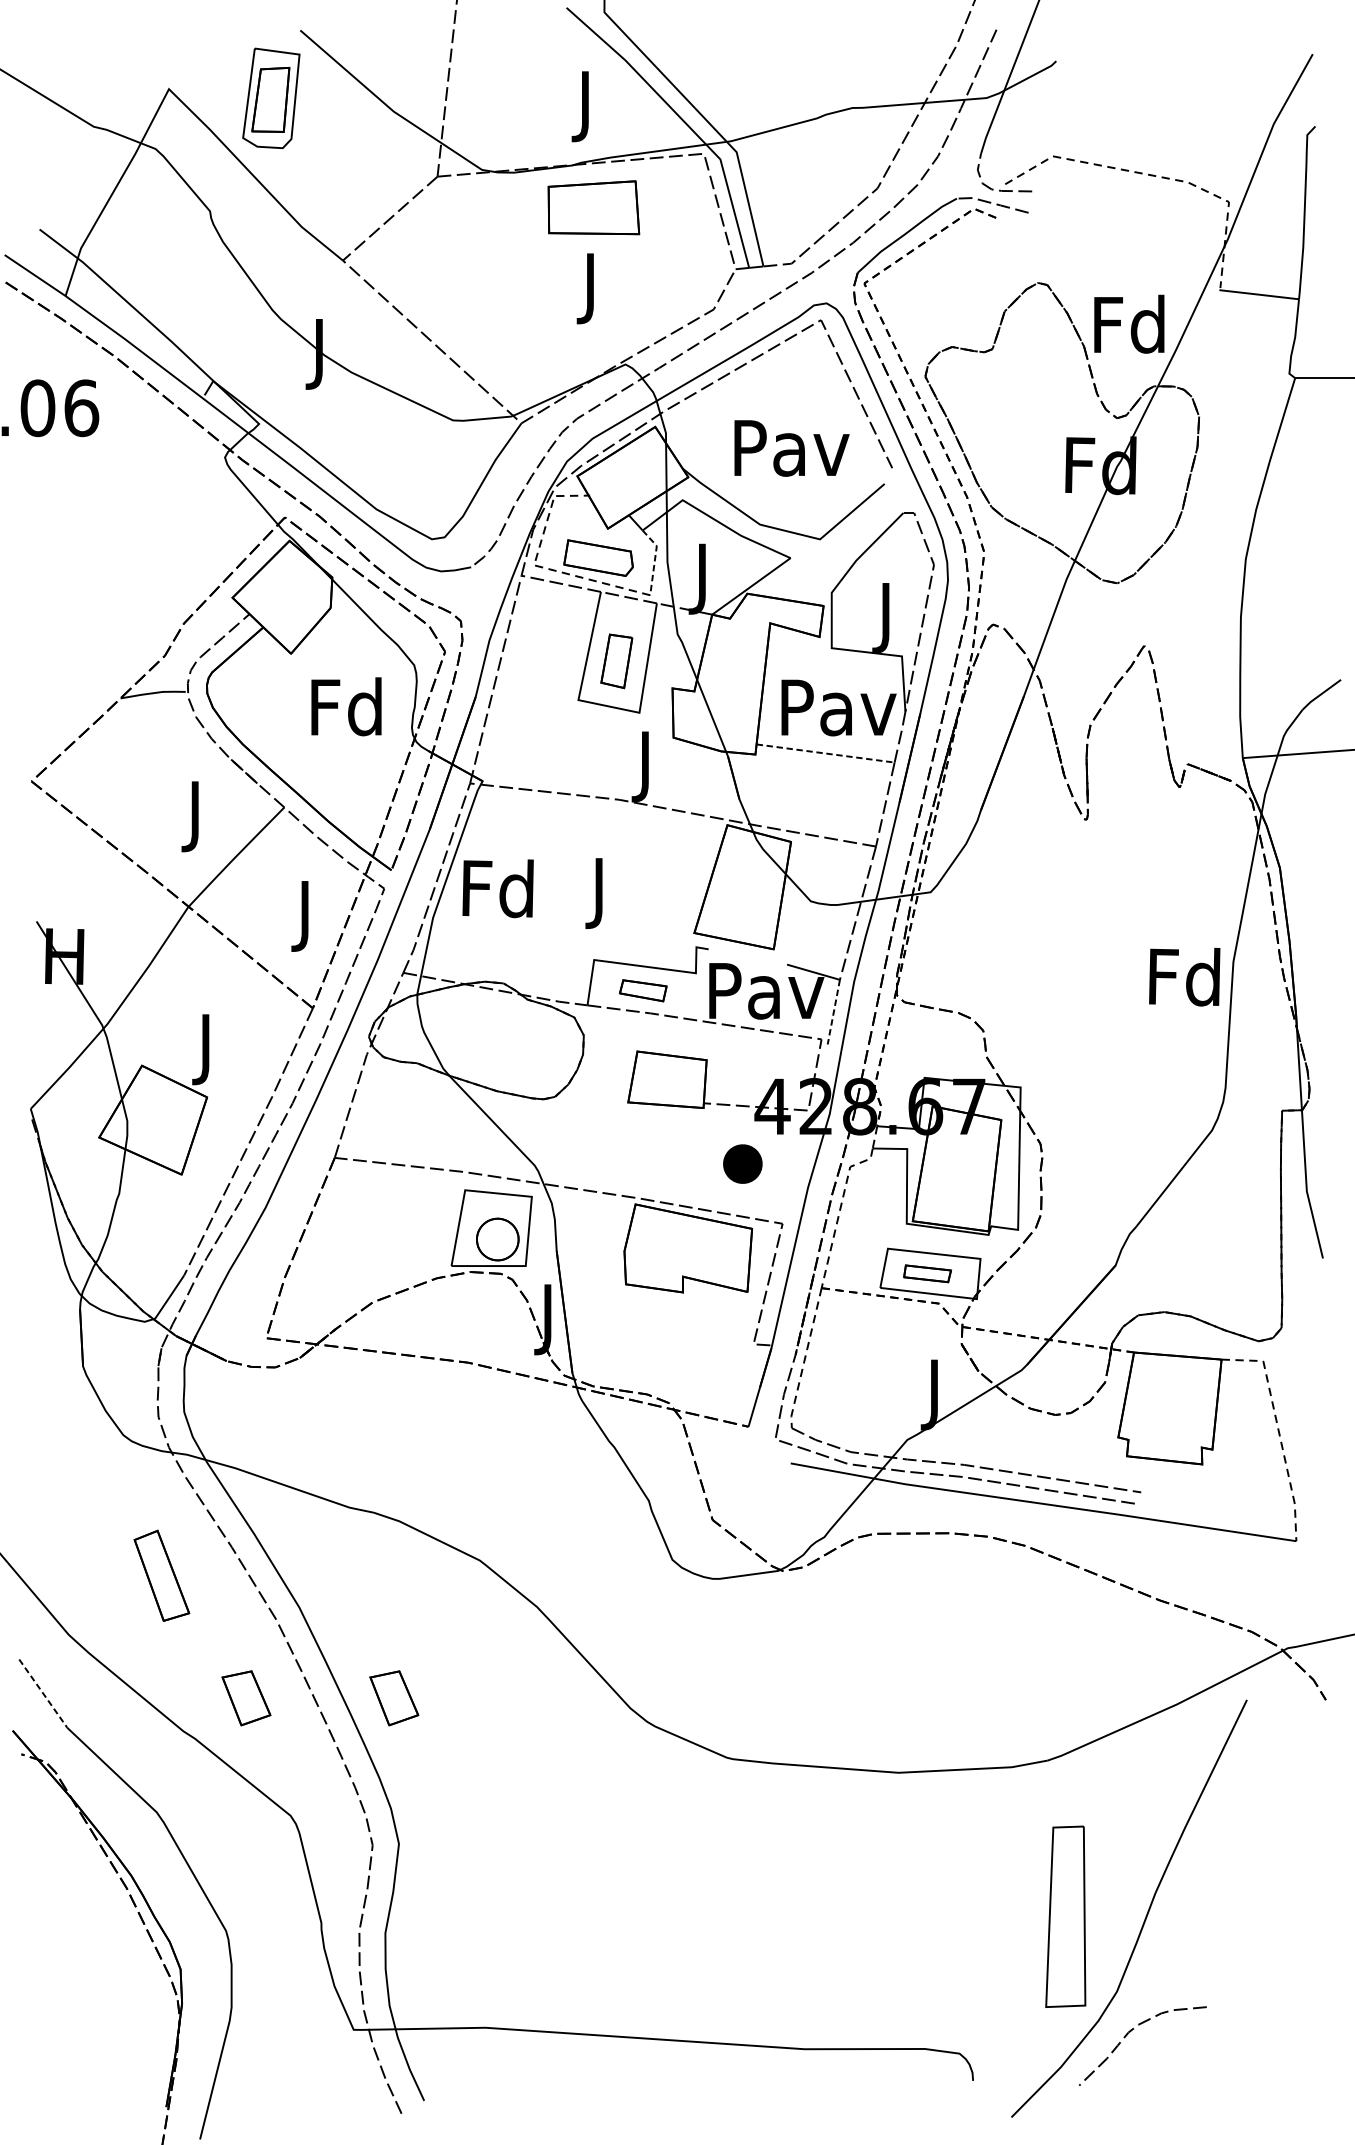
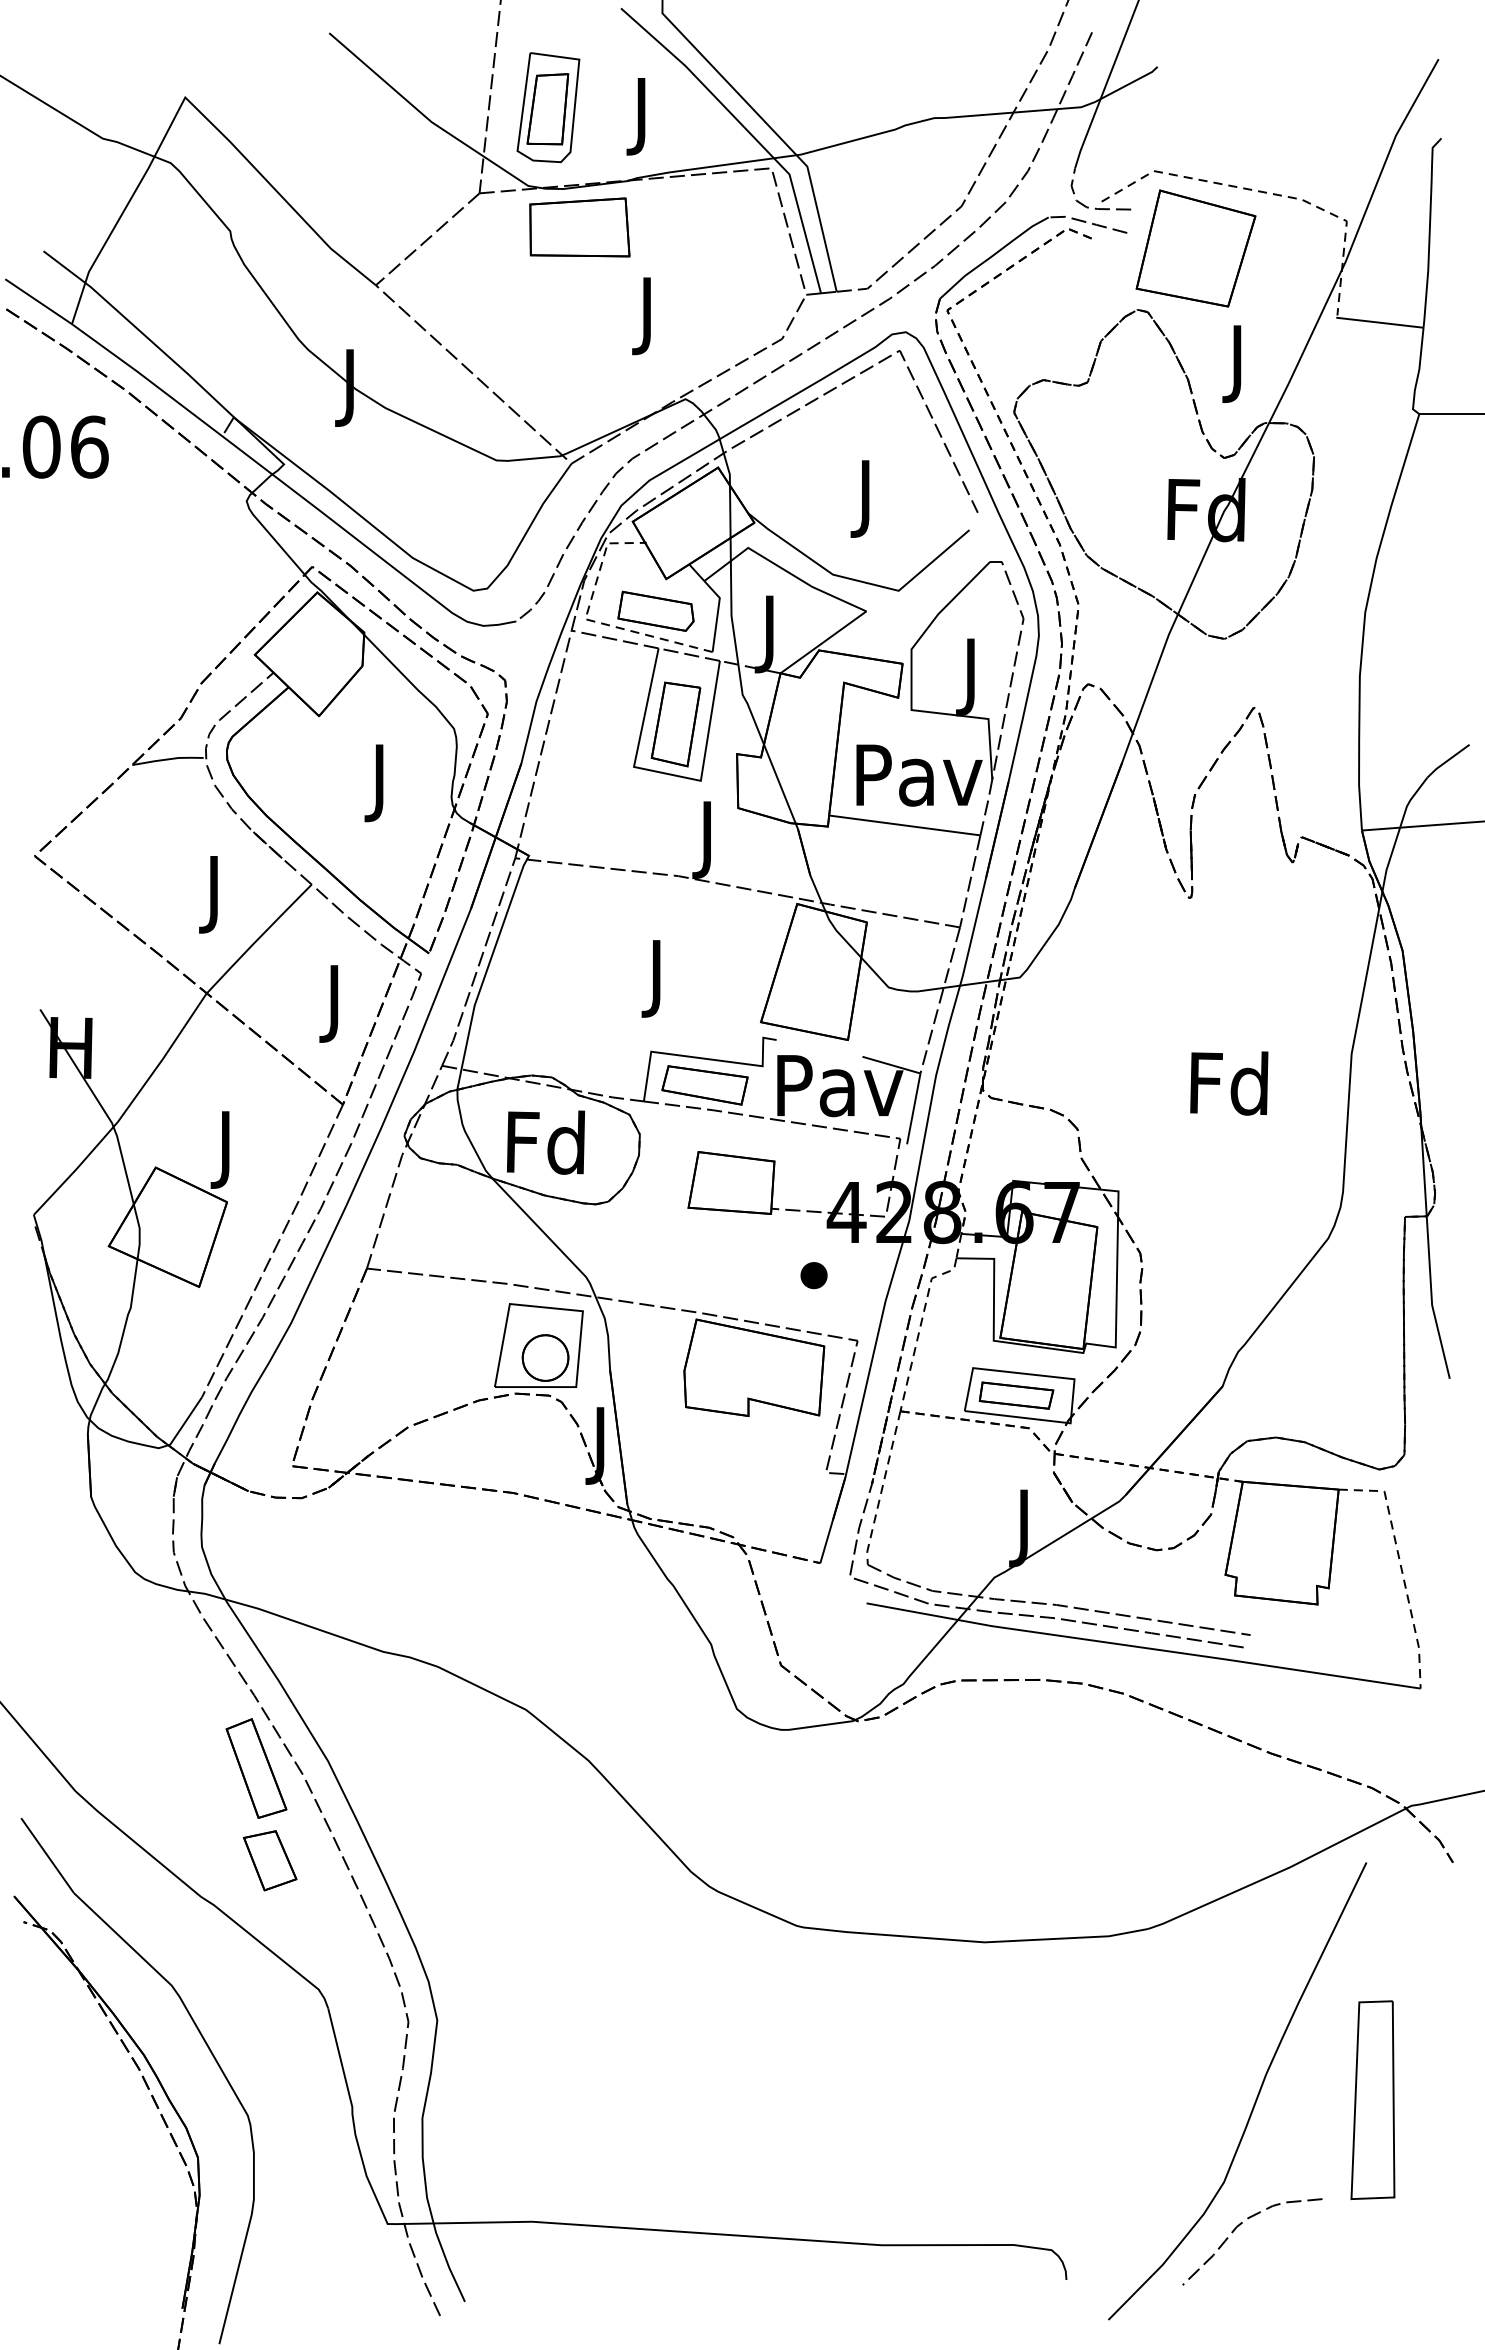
part: (271, 98) -> (548, 107), moved
part: (593, 207) -> (579, 227), moved
part: (1090, 226) -> (1195, 248), added
text: (1129, 331) -> (1237, 362), Fd -> J
text: (792, 455) -> (868, 498), Pav -> J
line: (654, 560) -> (717, 613), dashed -> solid
part: (616, 661) -> (675, 724), size x1.43
text: (346, 714) -> (379, 782), Fd -> J
line: (826, 753) -> (905, 825), dashed -> solid
text: (498, 888) -> (546, 1142), moved
text: (1184, 977) -> (1229, 1083), moved
part: (642, 990) -> (704, 1085), size x1.67
line: (833, 1012) -> (913, 1109), dashed -> solid
part: (742, 1164) -> (813, 1275), size x0.62
part: (927, 1273) -> (1016, 1395), size x1.43
part: (161, 1575) -> (256, 1768), moved
line: (43, 1693) -> (47, 1855), dashed -> solid
part: (393, 1698) -> (431, 1860), removed
part: (1065, 1916) -> (1372, 2099), moved

